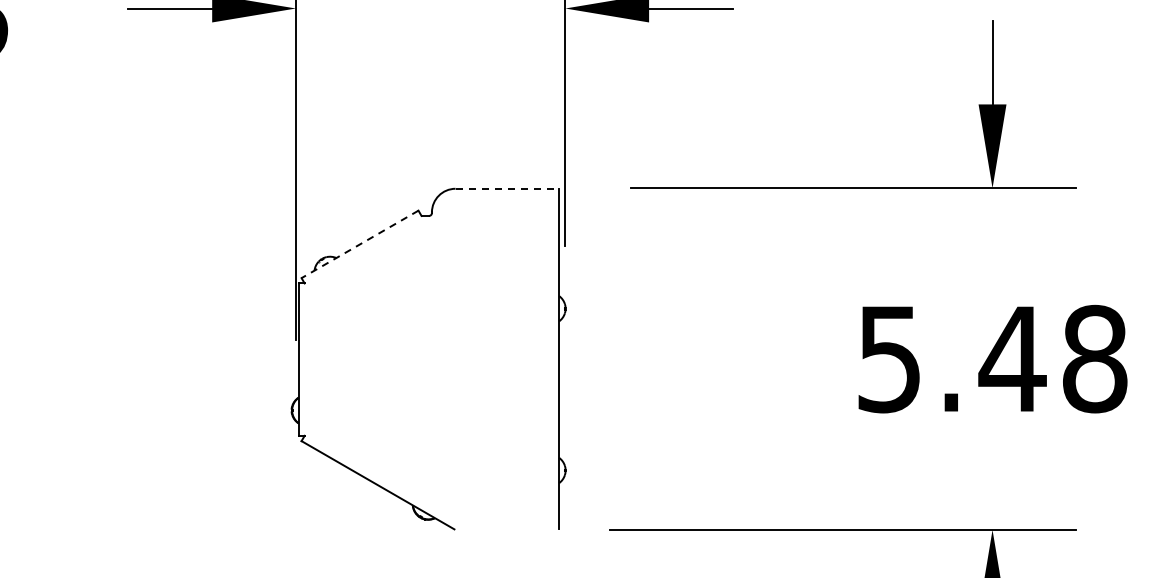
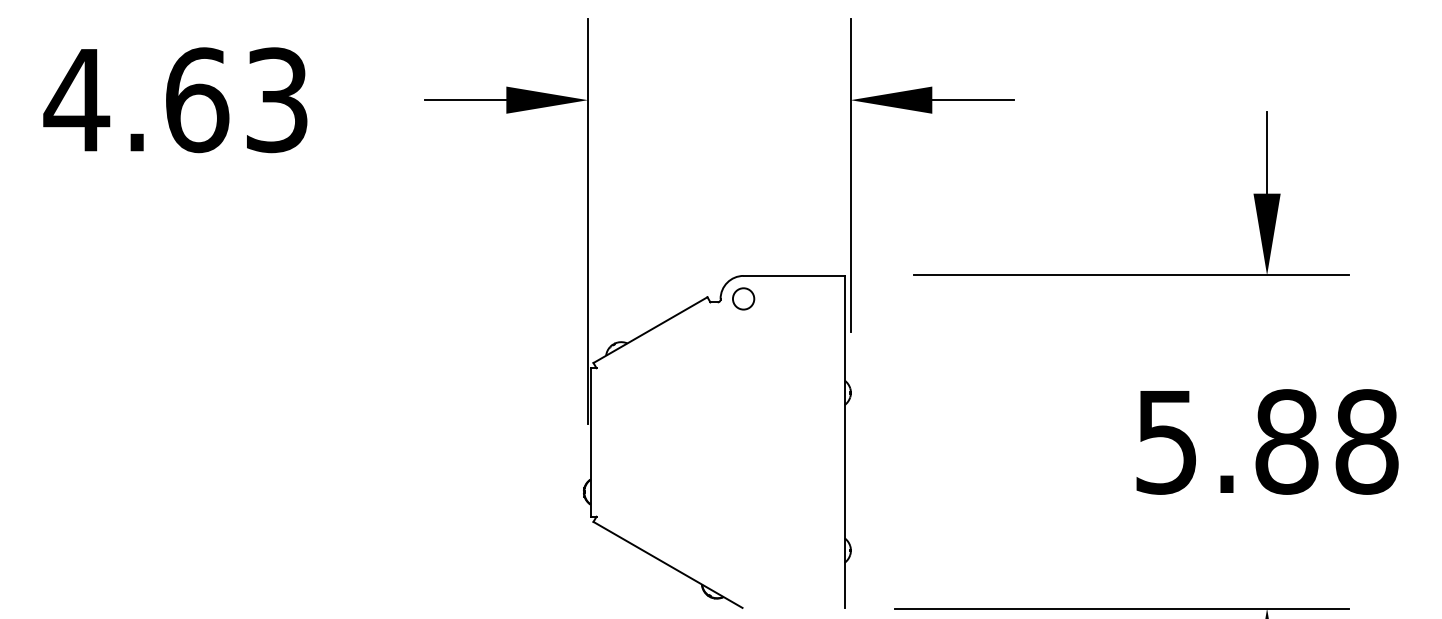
line: (507, 188) -> (794, 275), dashed -> solid
circle: (455, 211) -> (743, 298), added
line: (360, 244) -> (650, 330), dashed -> solid
text: (1012, 358) -> (1286, 441), 5.48 -> 5.88

